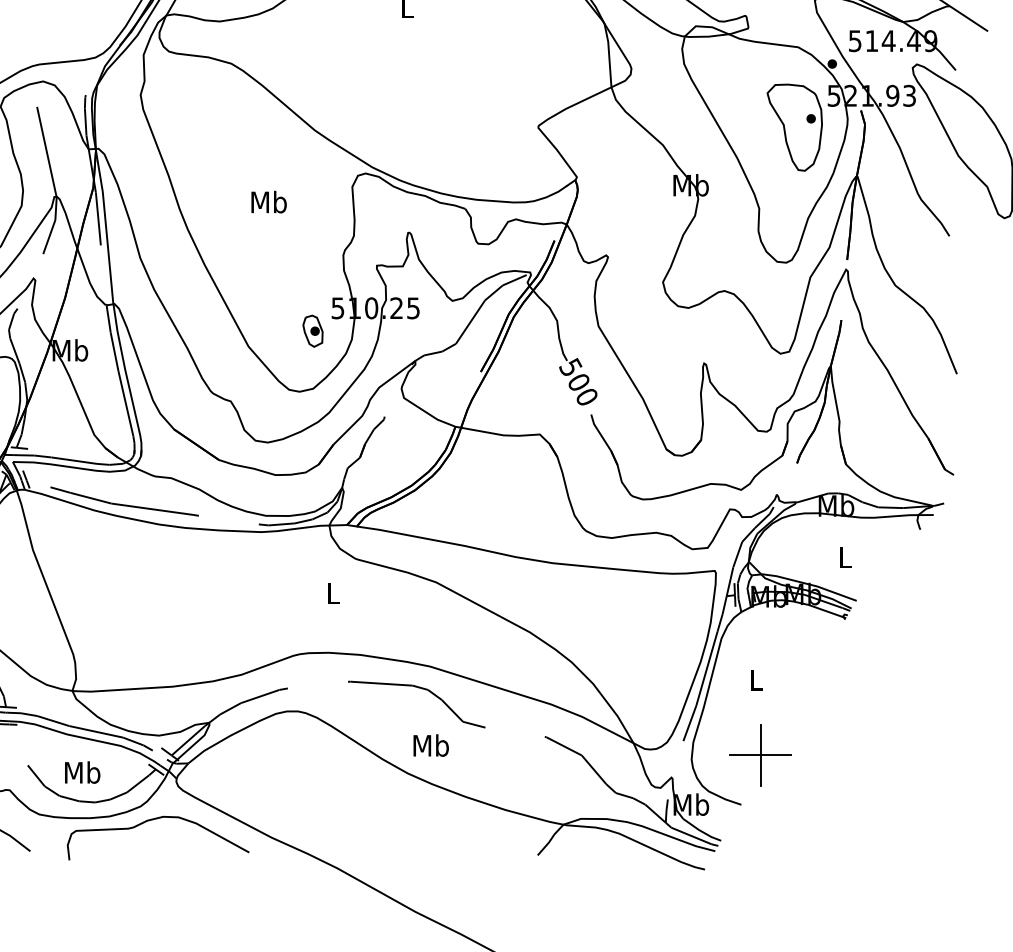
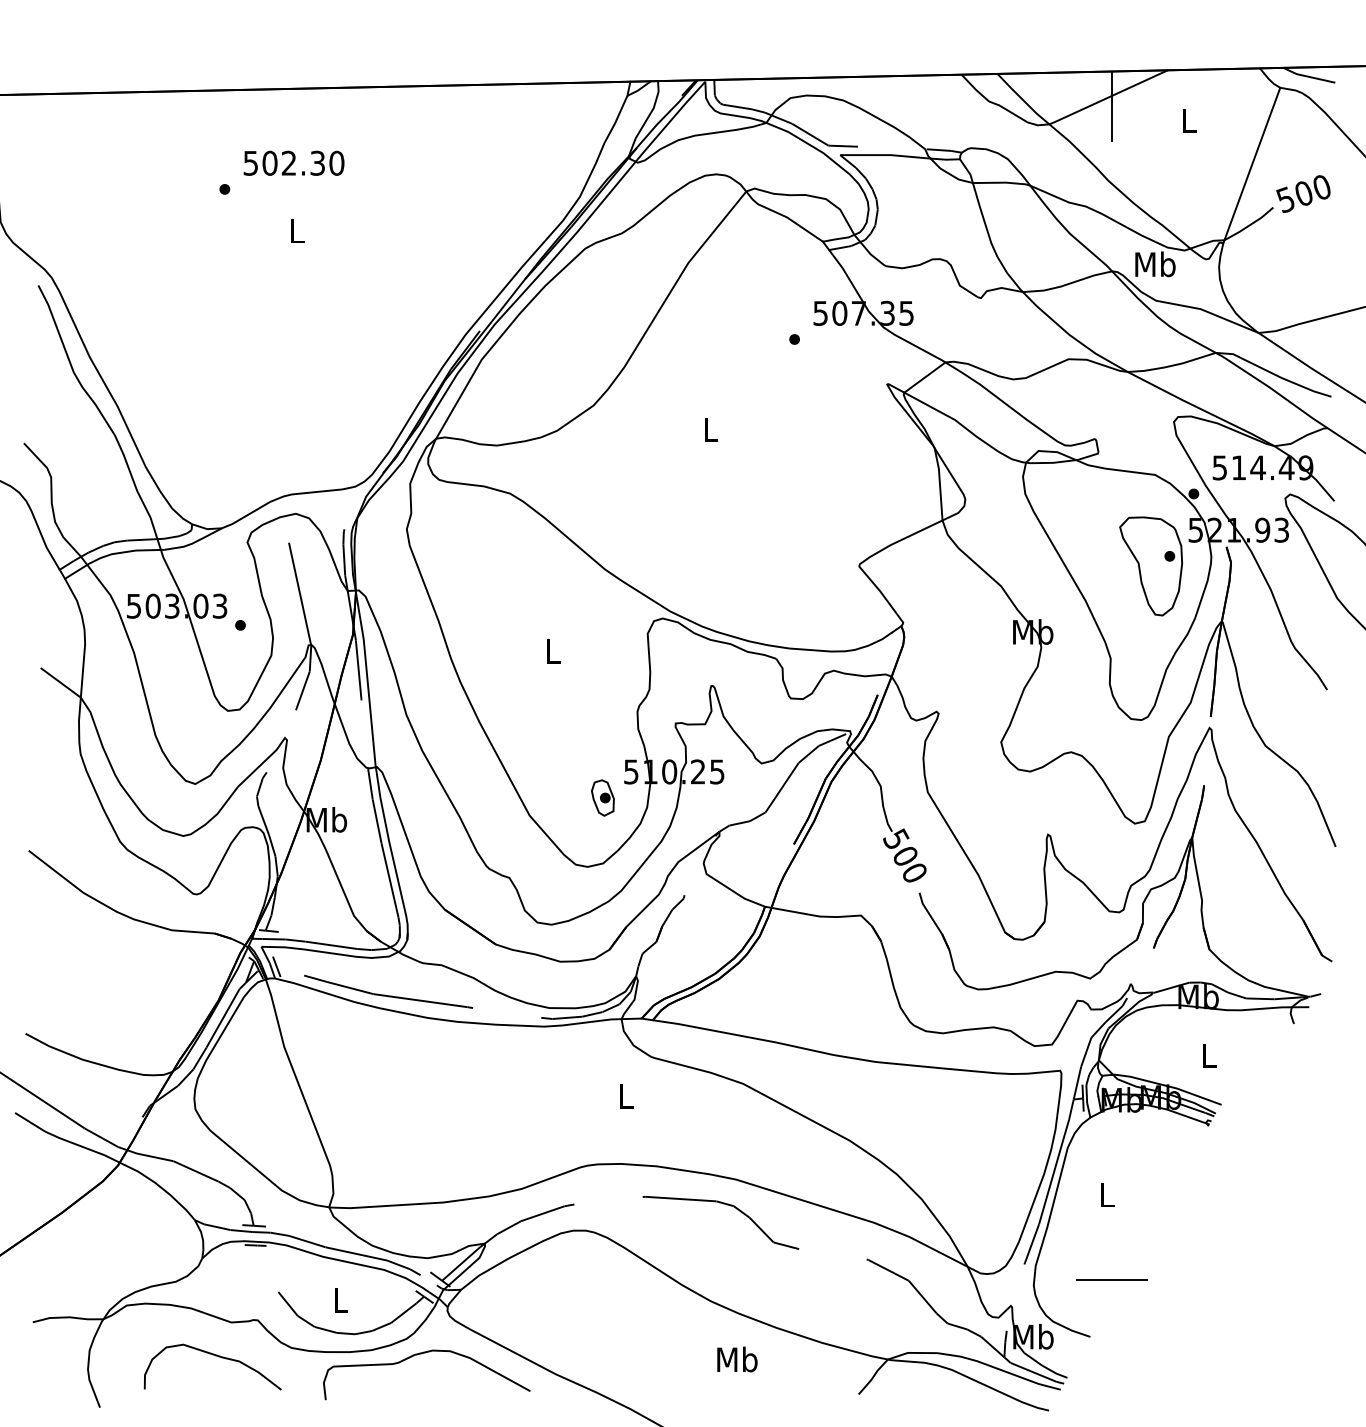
text: (268, 201) -> (552, 650), Mb -> L
text: (431, 745) -> (737, 1359), moved
line: (760, 755) -> (1112, 1280), removed
text: (82, 772) -> (340, 1300), Mb -> L

